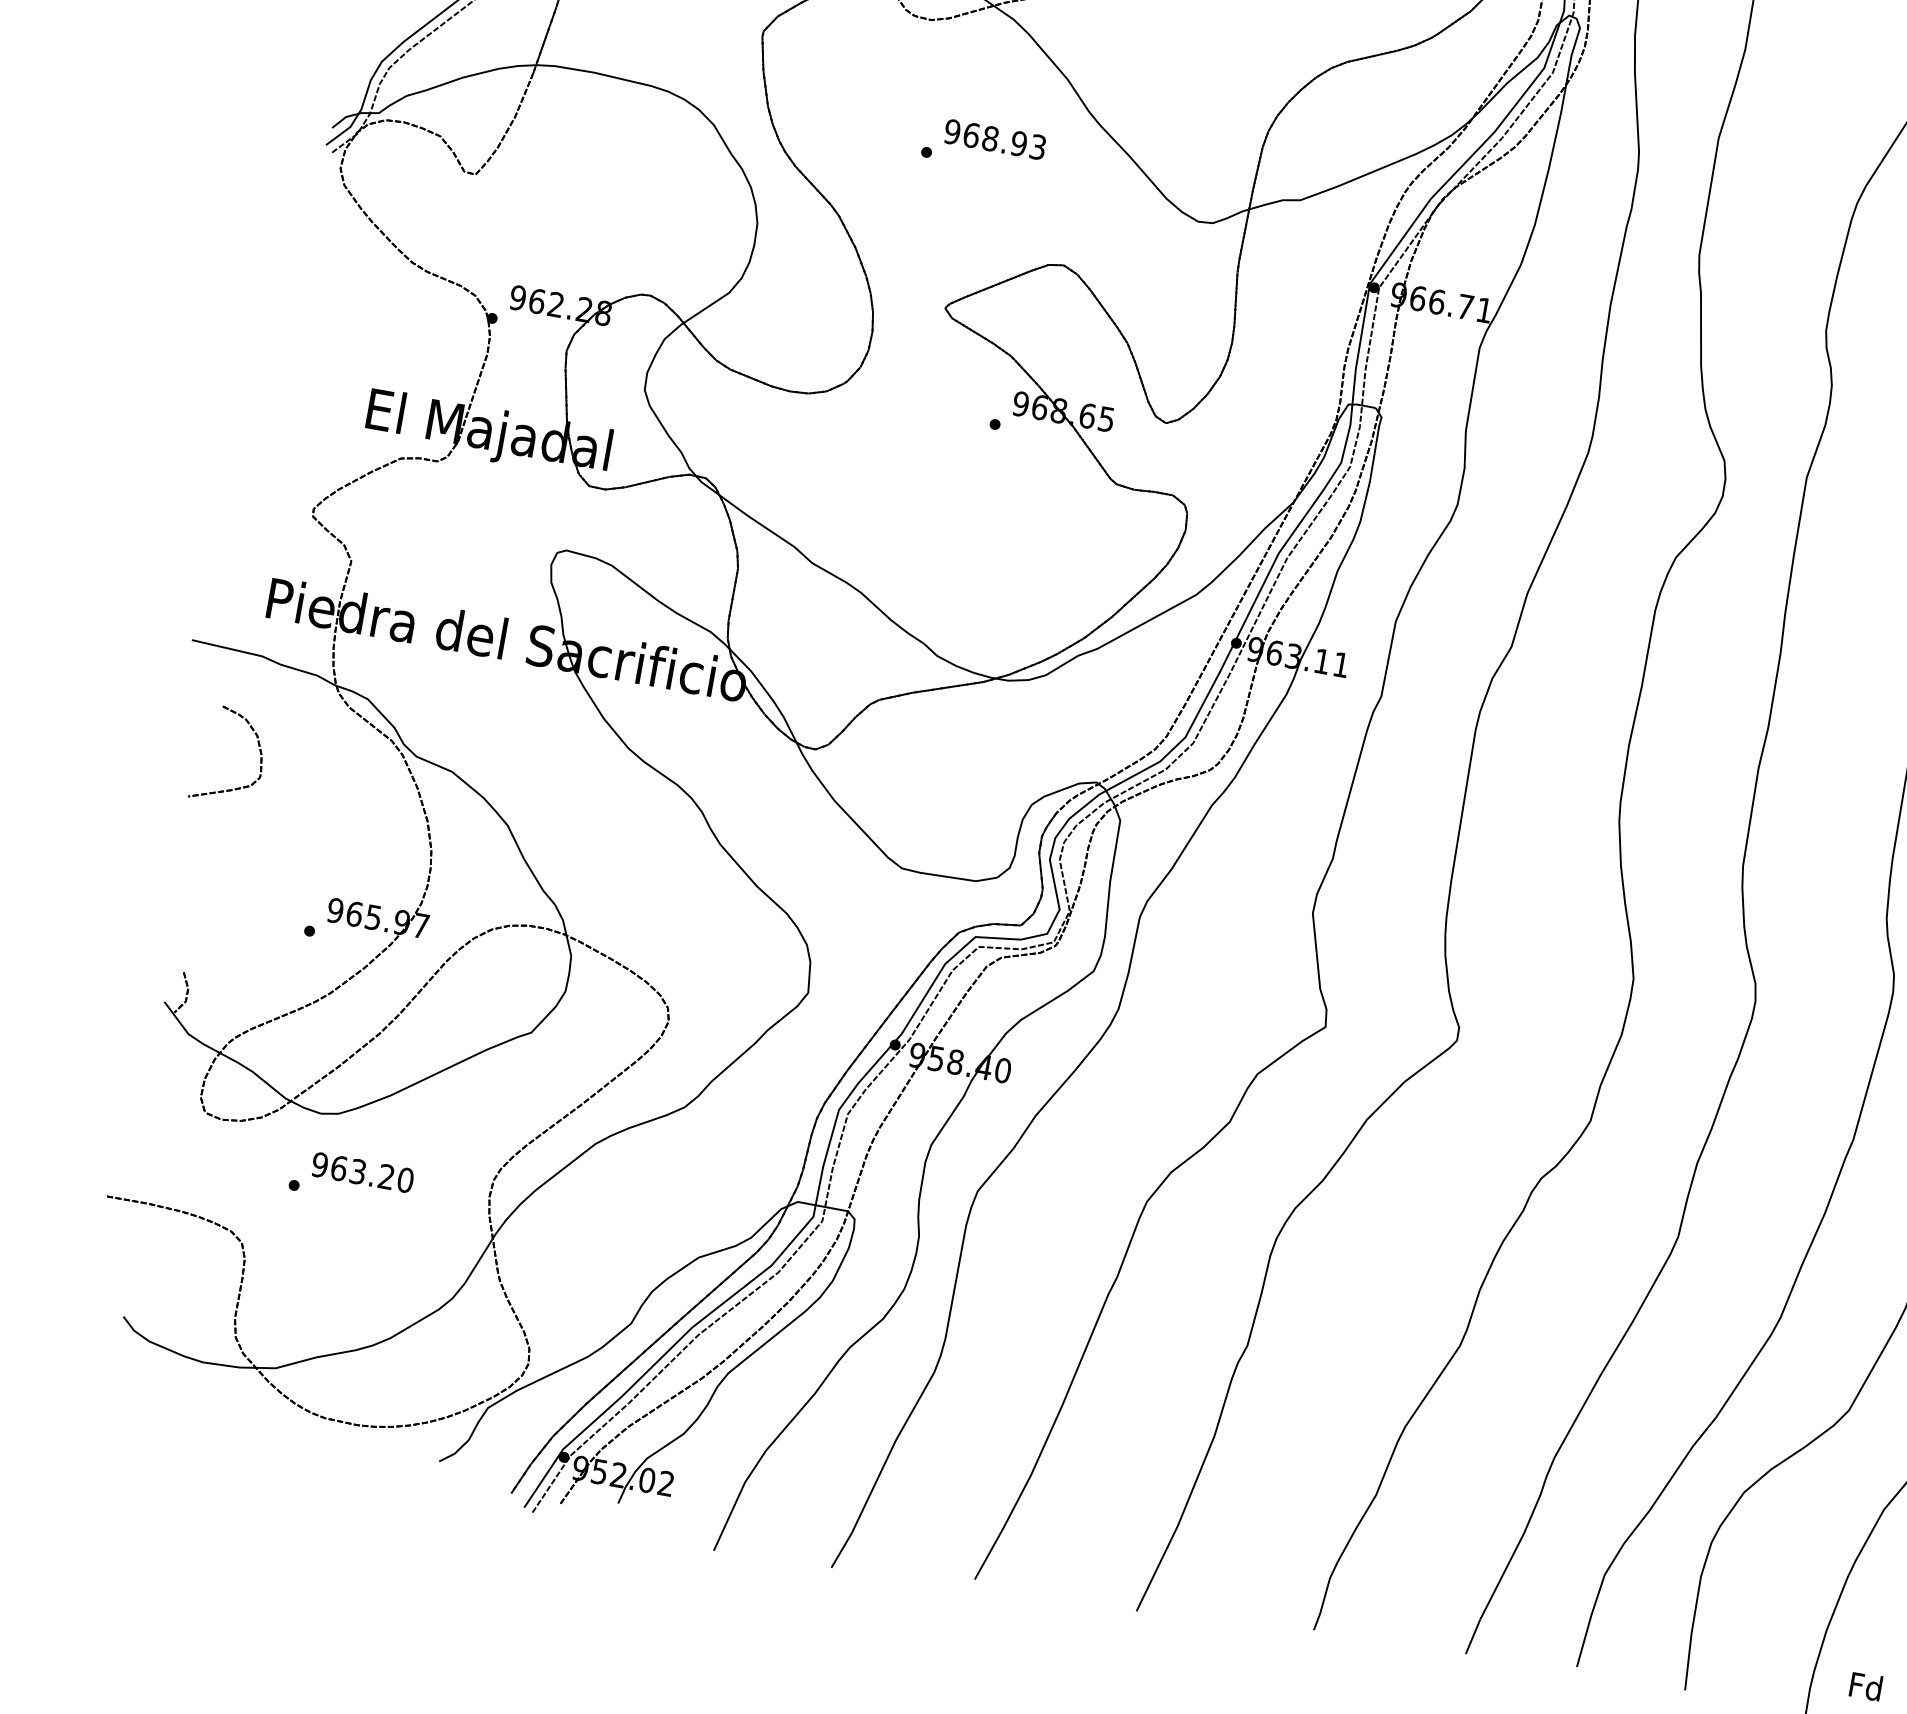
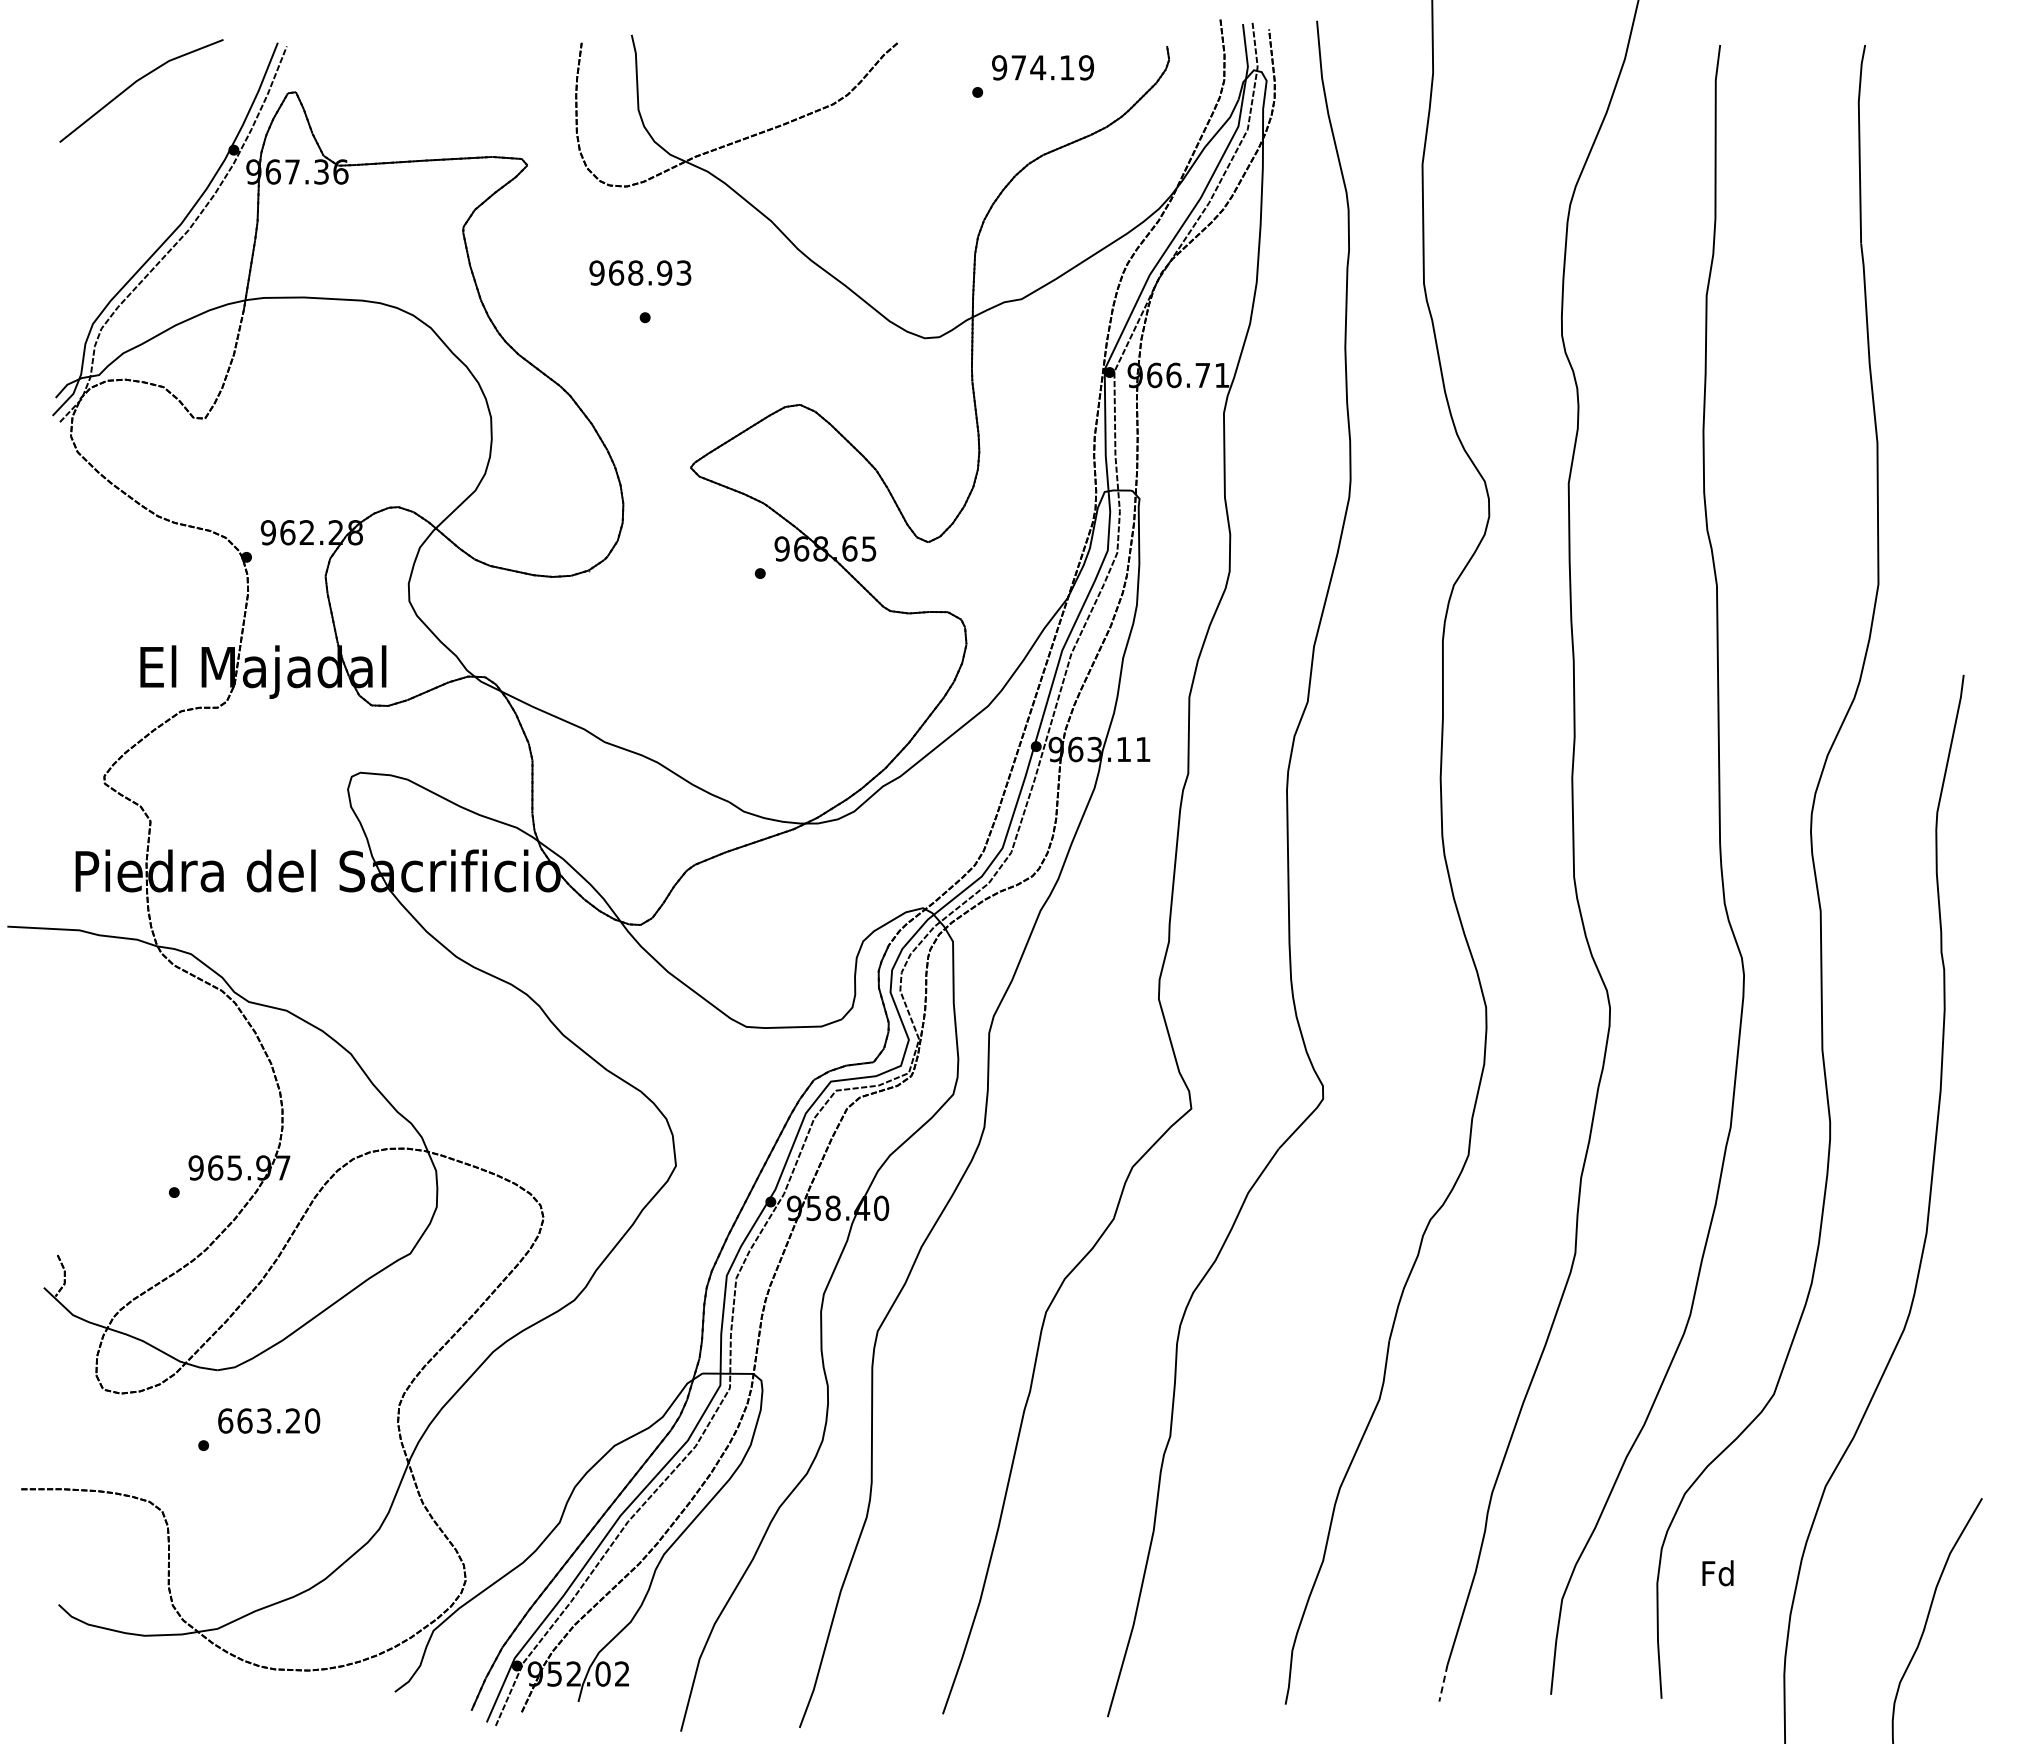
text: (995, 139) -> (640, 272), moved
part: (259, 751) -> (93, 1024), removed
text: (320, 1164) -> (225, 1420), 963.20 -> 663.20
line: (1473, 1637) -> (1443, 1683), solid -> dashed
text: (1865, 1686) -> (1717, 1573), moved

